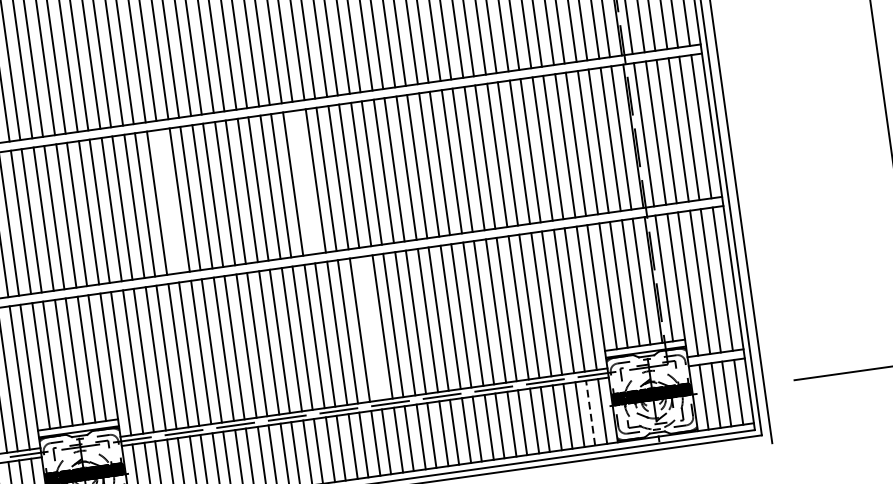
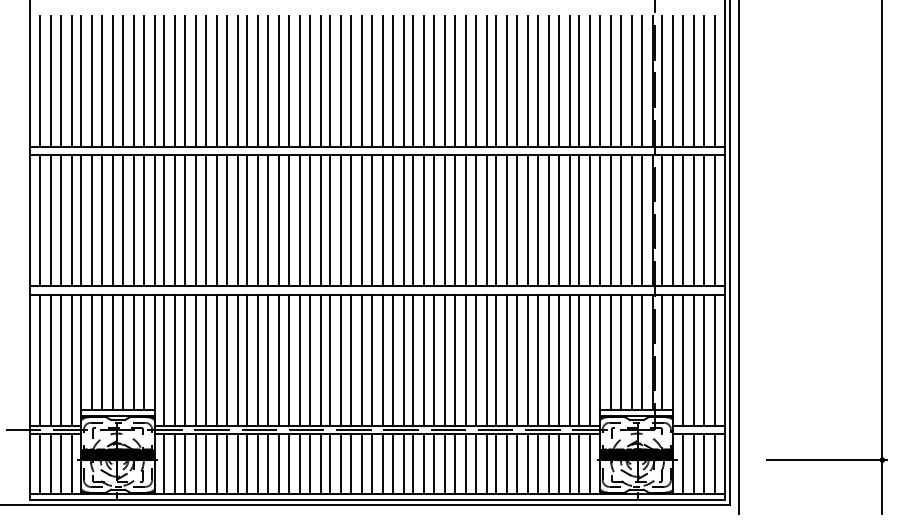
line: (304, 182) -> (351, 220), added
line: (167, 201) -> (226, 220), added
line: (370, 327) -> (392, 359), added
line: (590, 412) -> (579, 463), dashed -> solid

